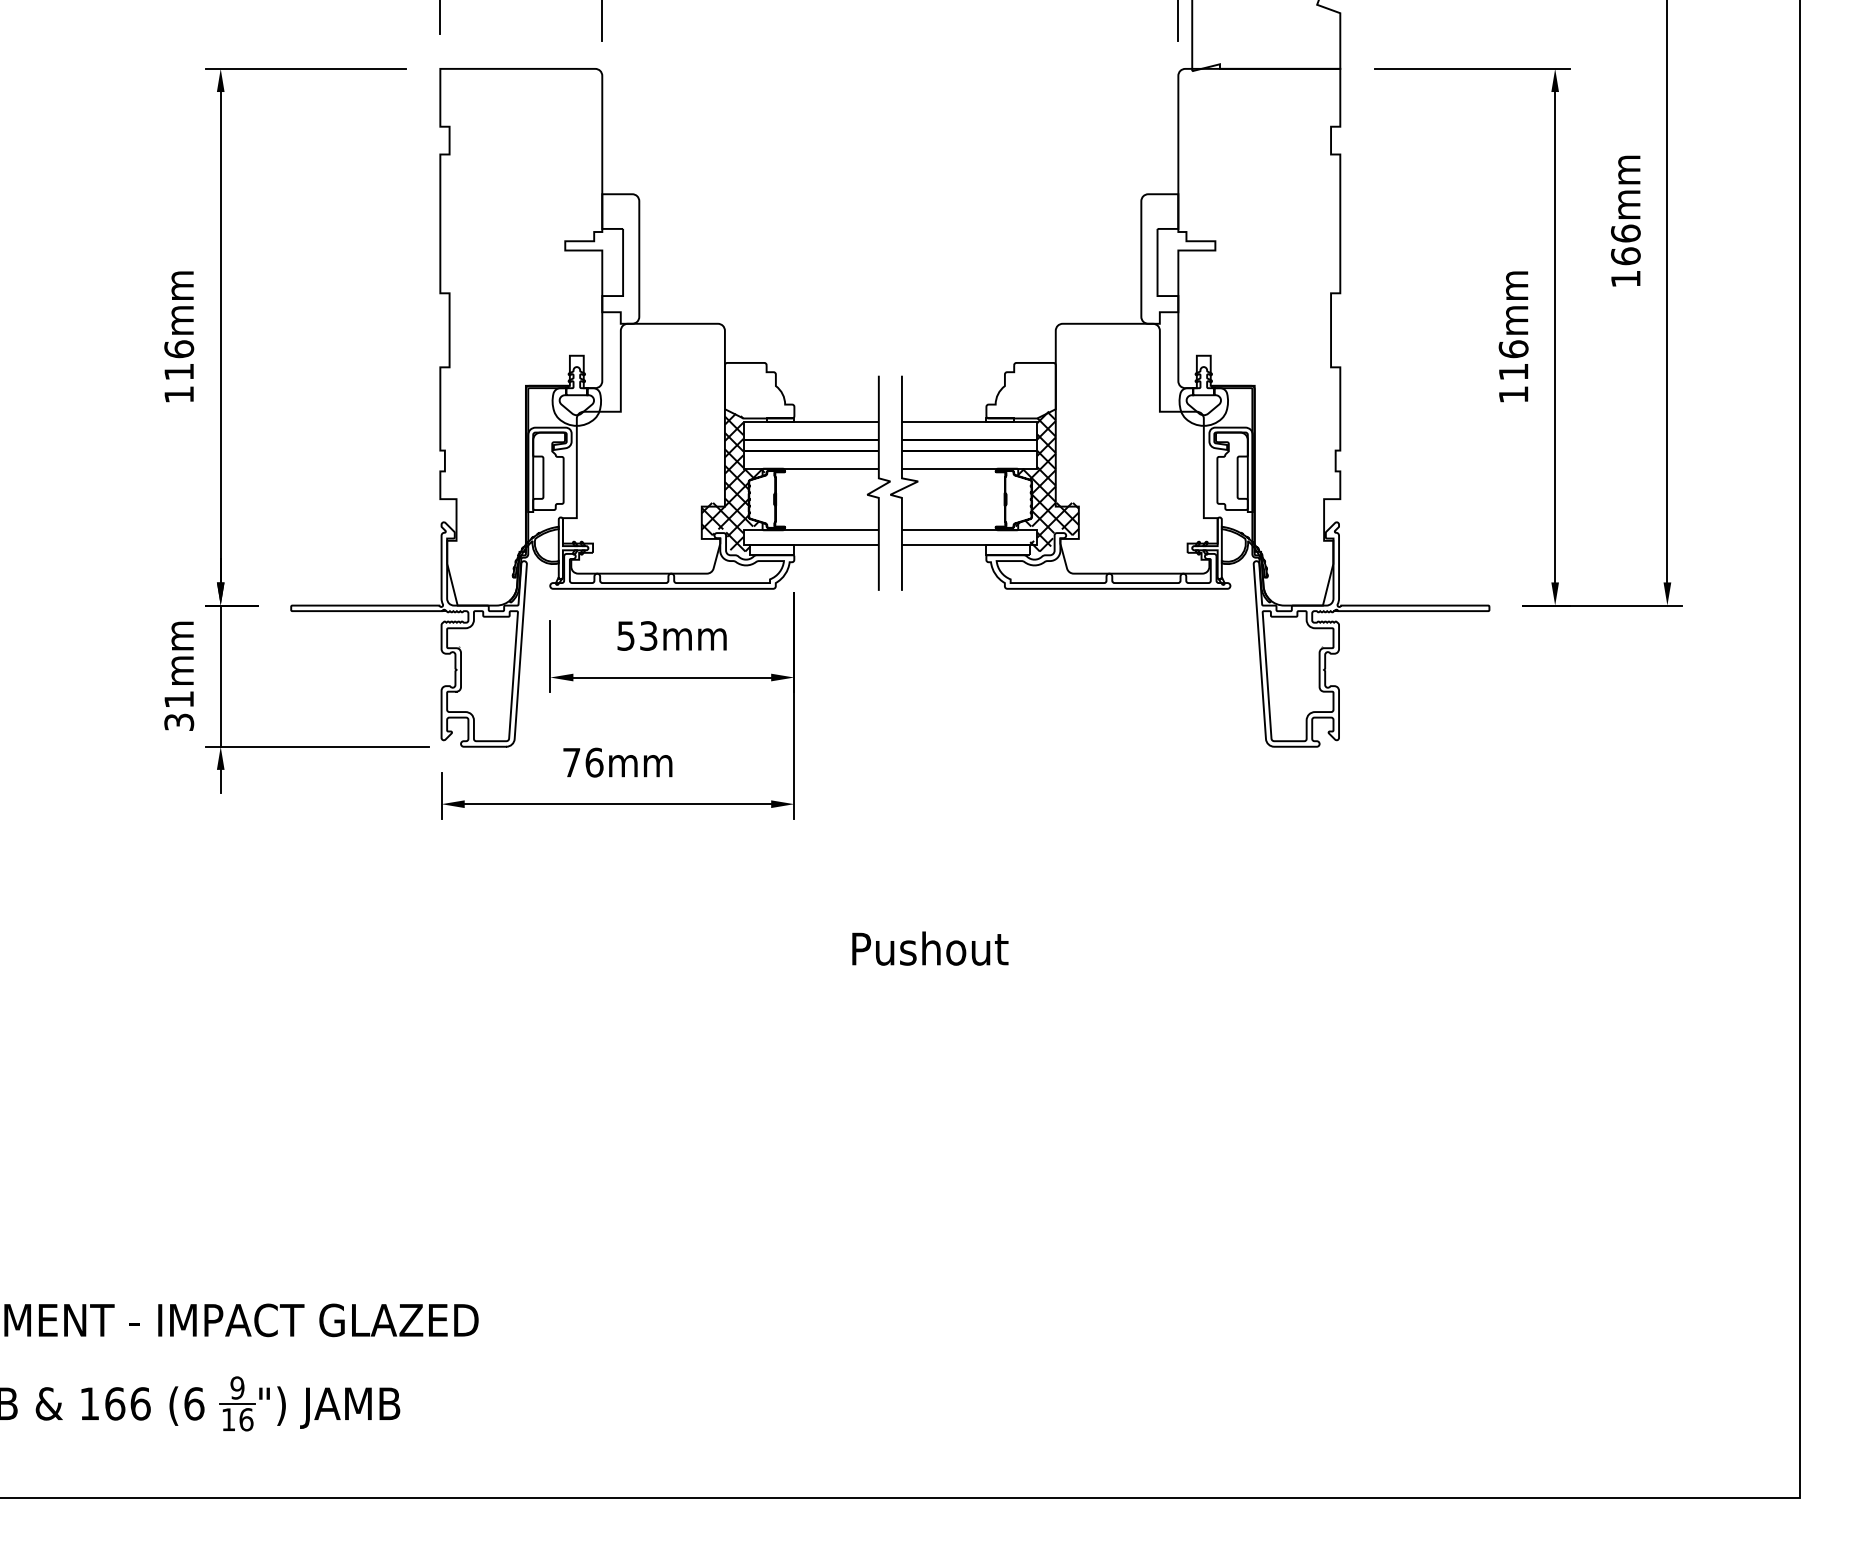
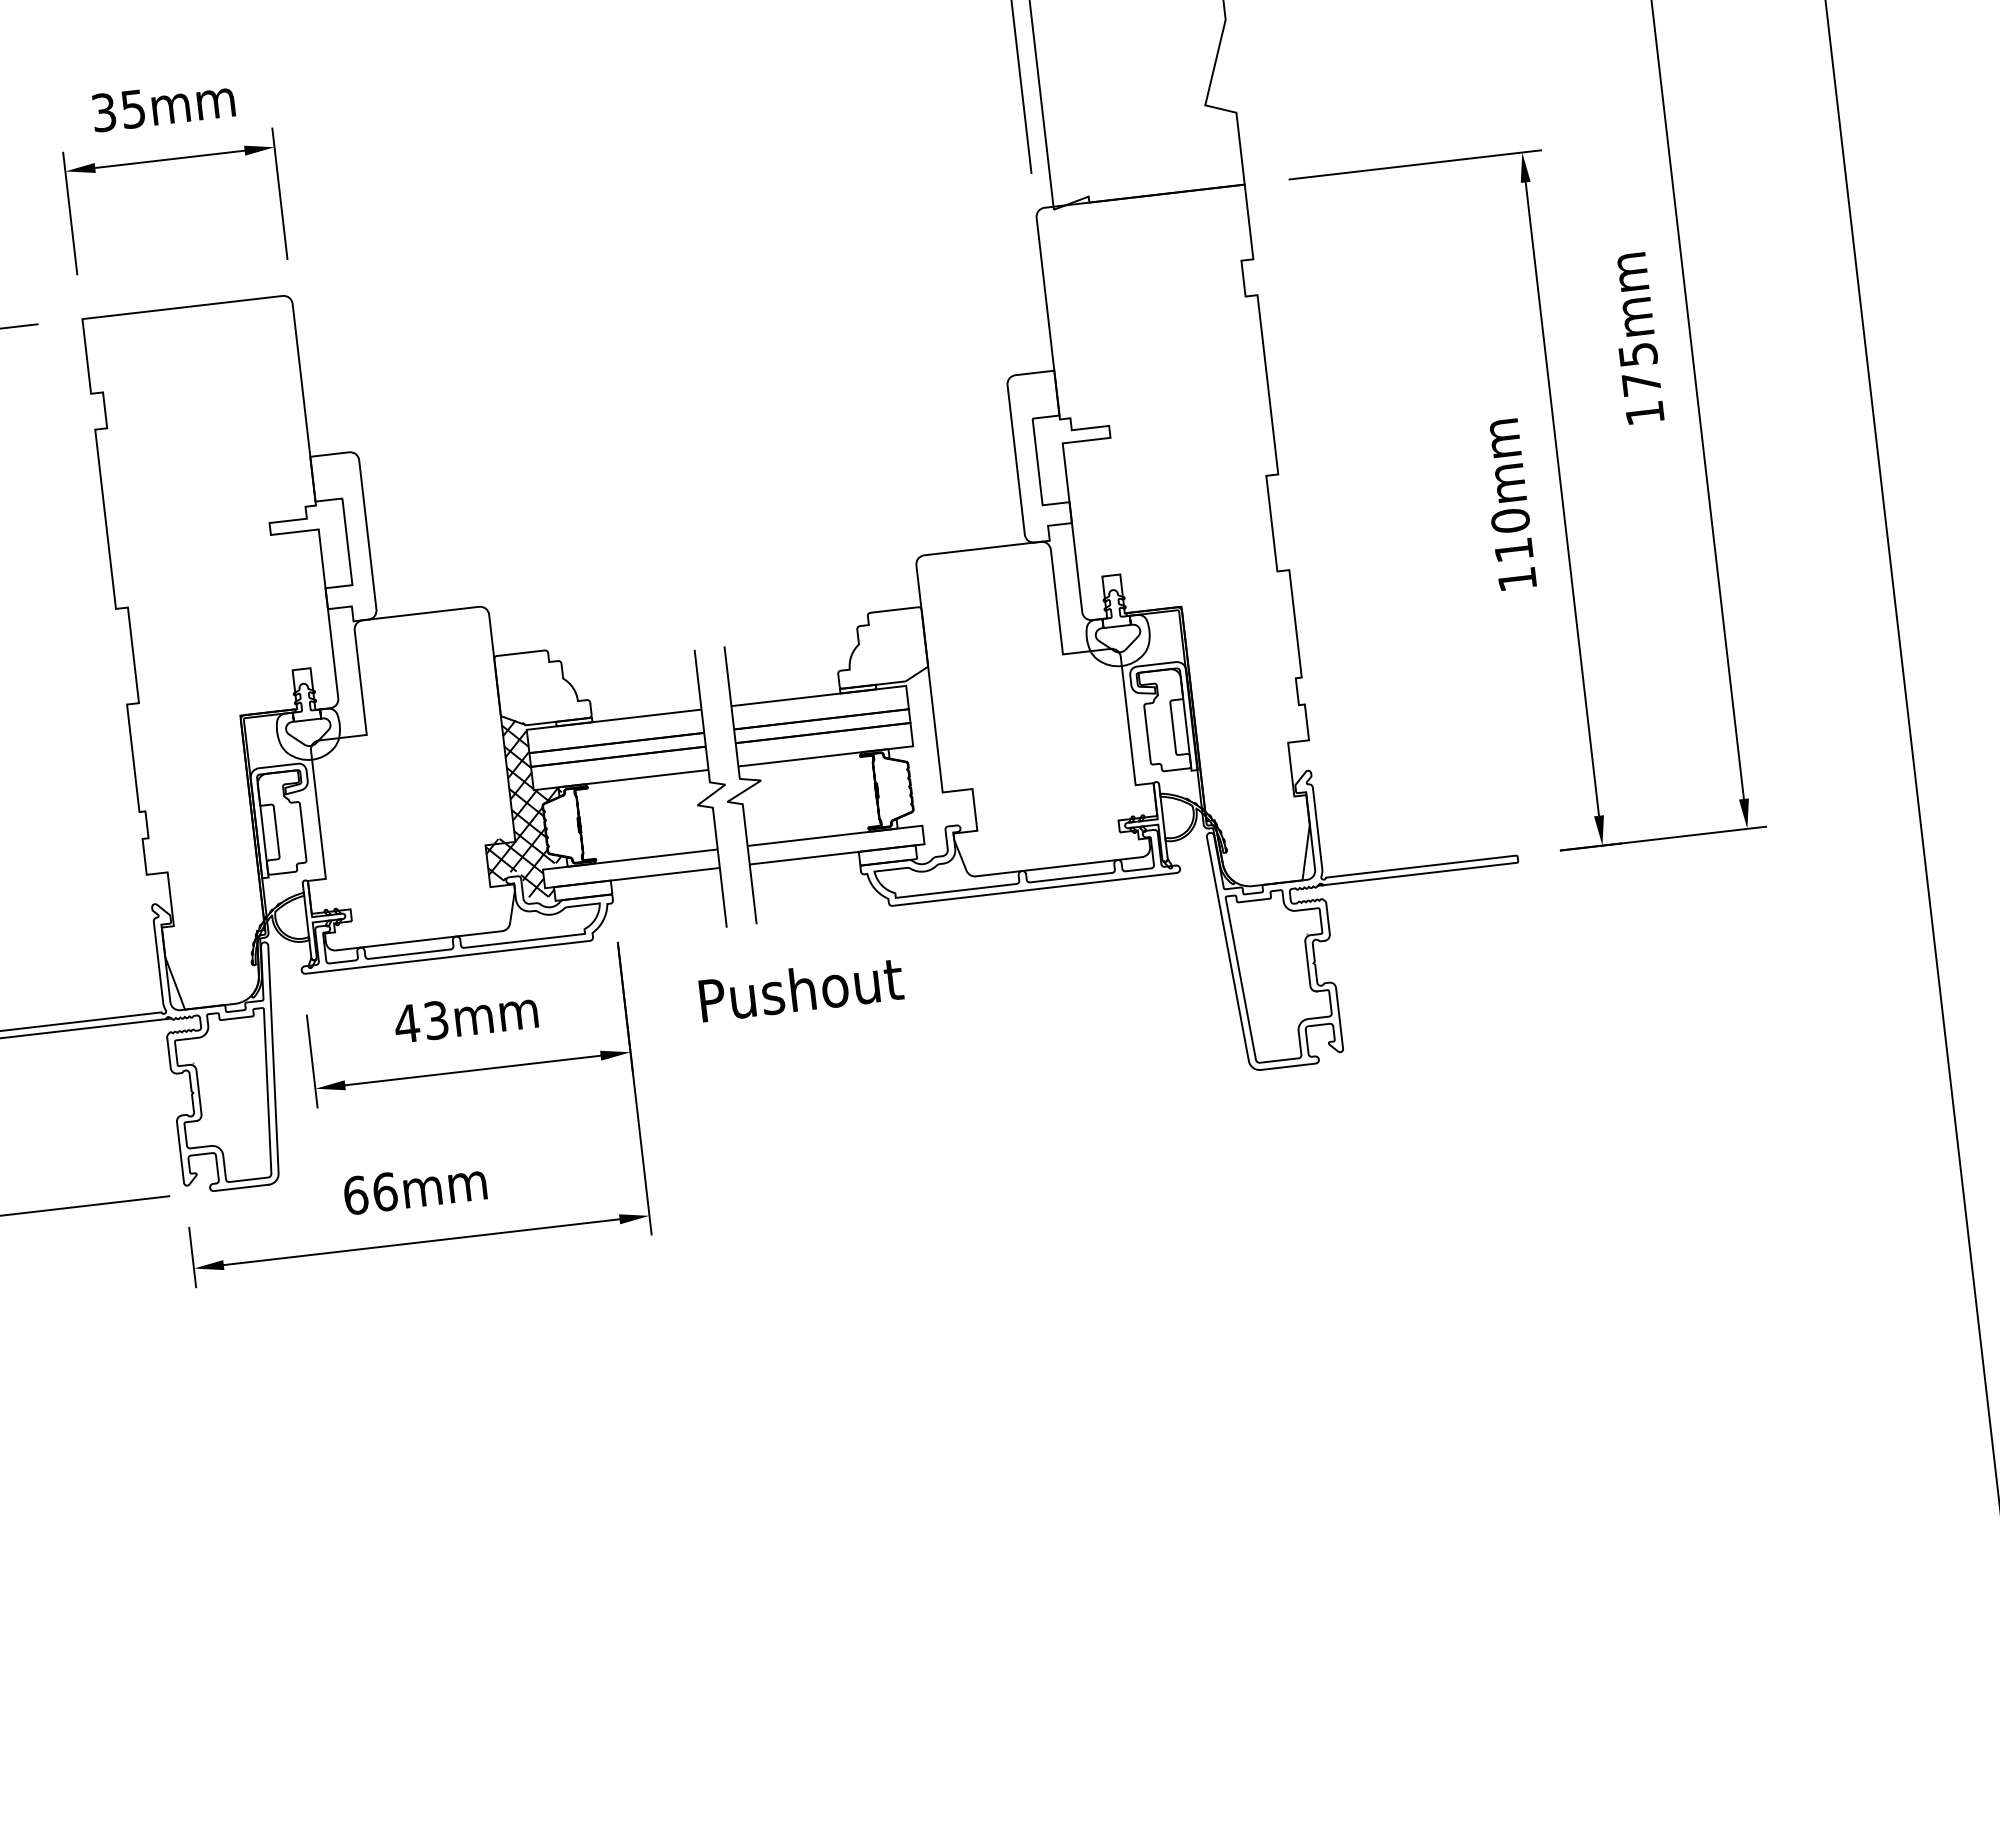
text: (1625, 244) -> (1639, 368), 166mm -> 175mm
text: (1513, 349) -> (1510, 521), 116mm -> 110mm
hatch: (1046, 481) -> (926, 761), removed
text: (625, 635) -> (406, 1023), 53mm -> 43mm
text: (571, 762) -> (355, 1195), 76mm -> 66mm
text: (930, 948) -> (801, 989), moved

